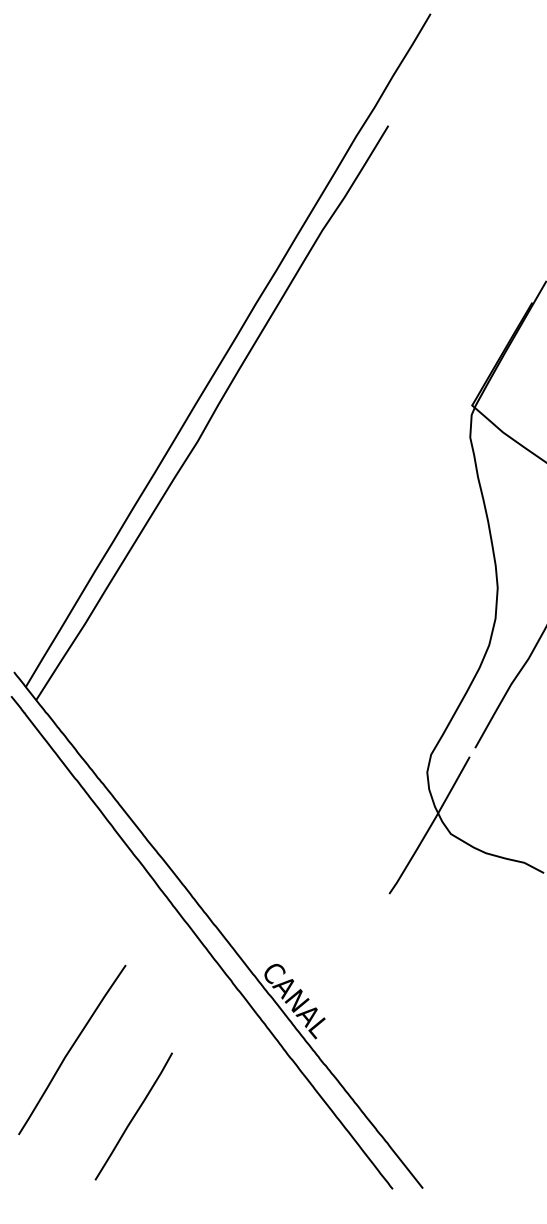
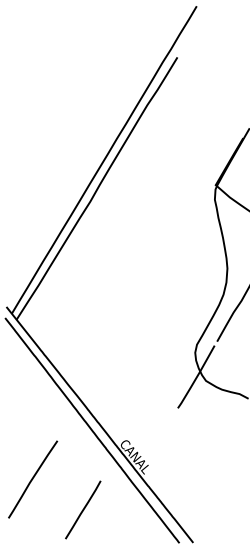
line: (134, 1115) -> (83, 509), moved

